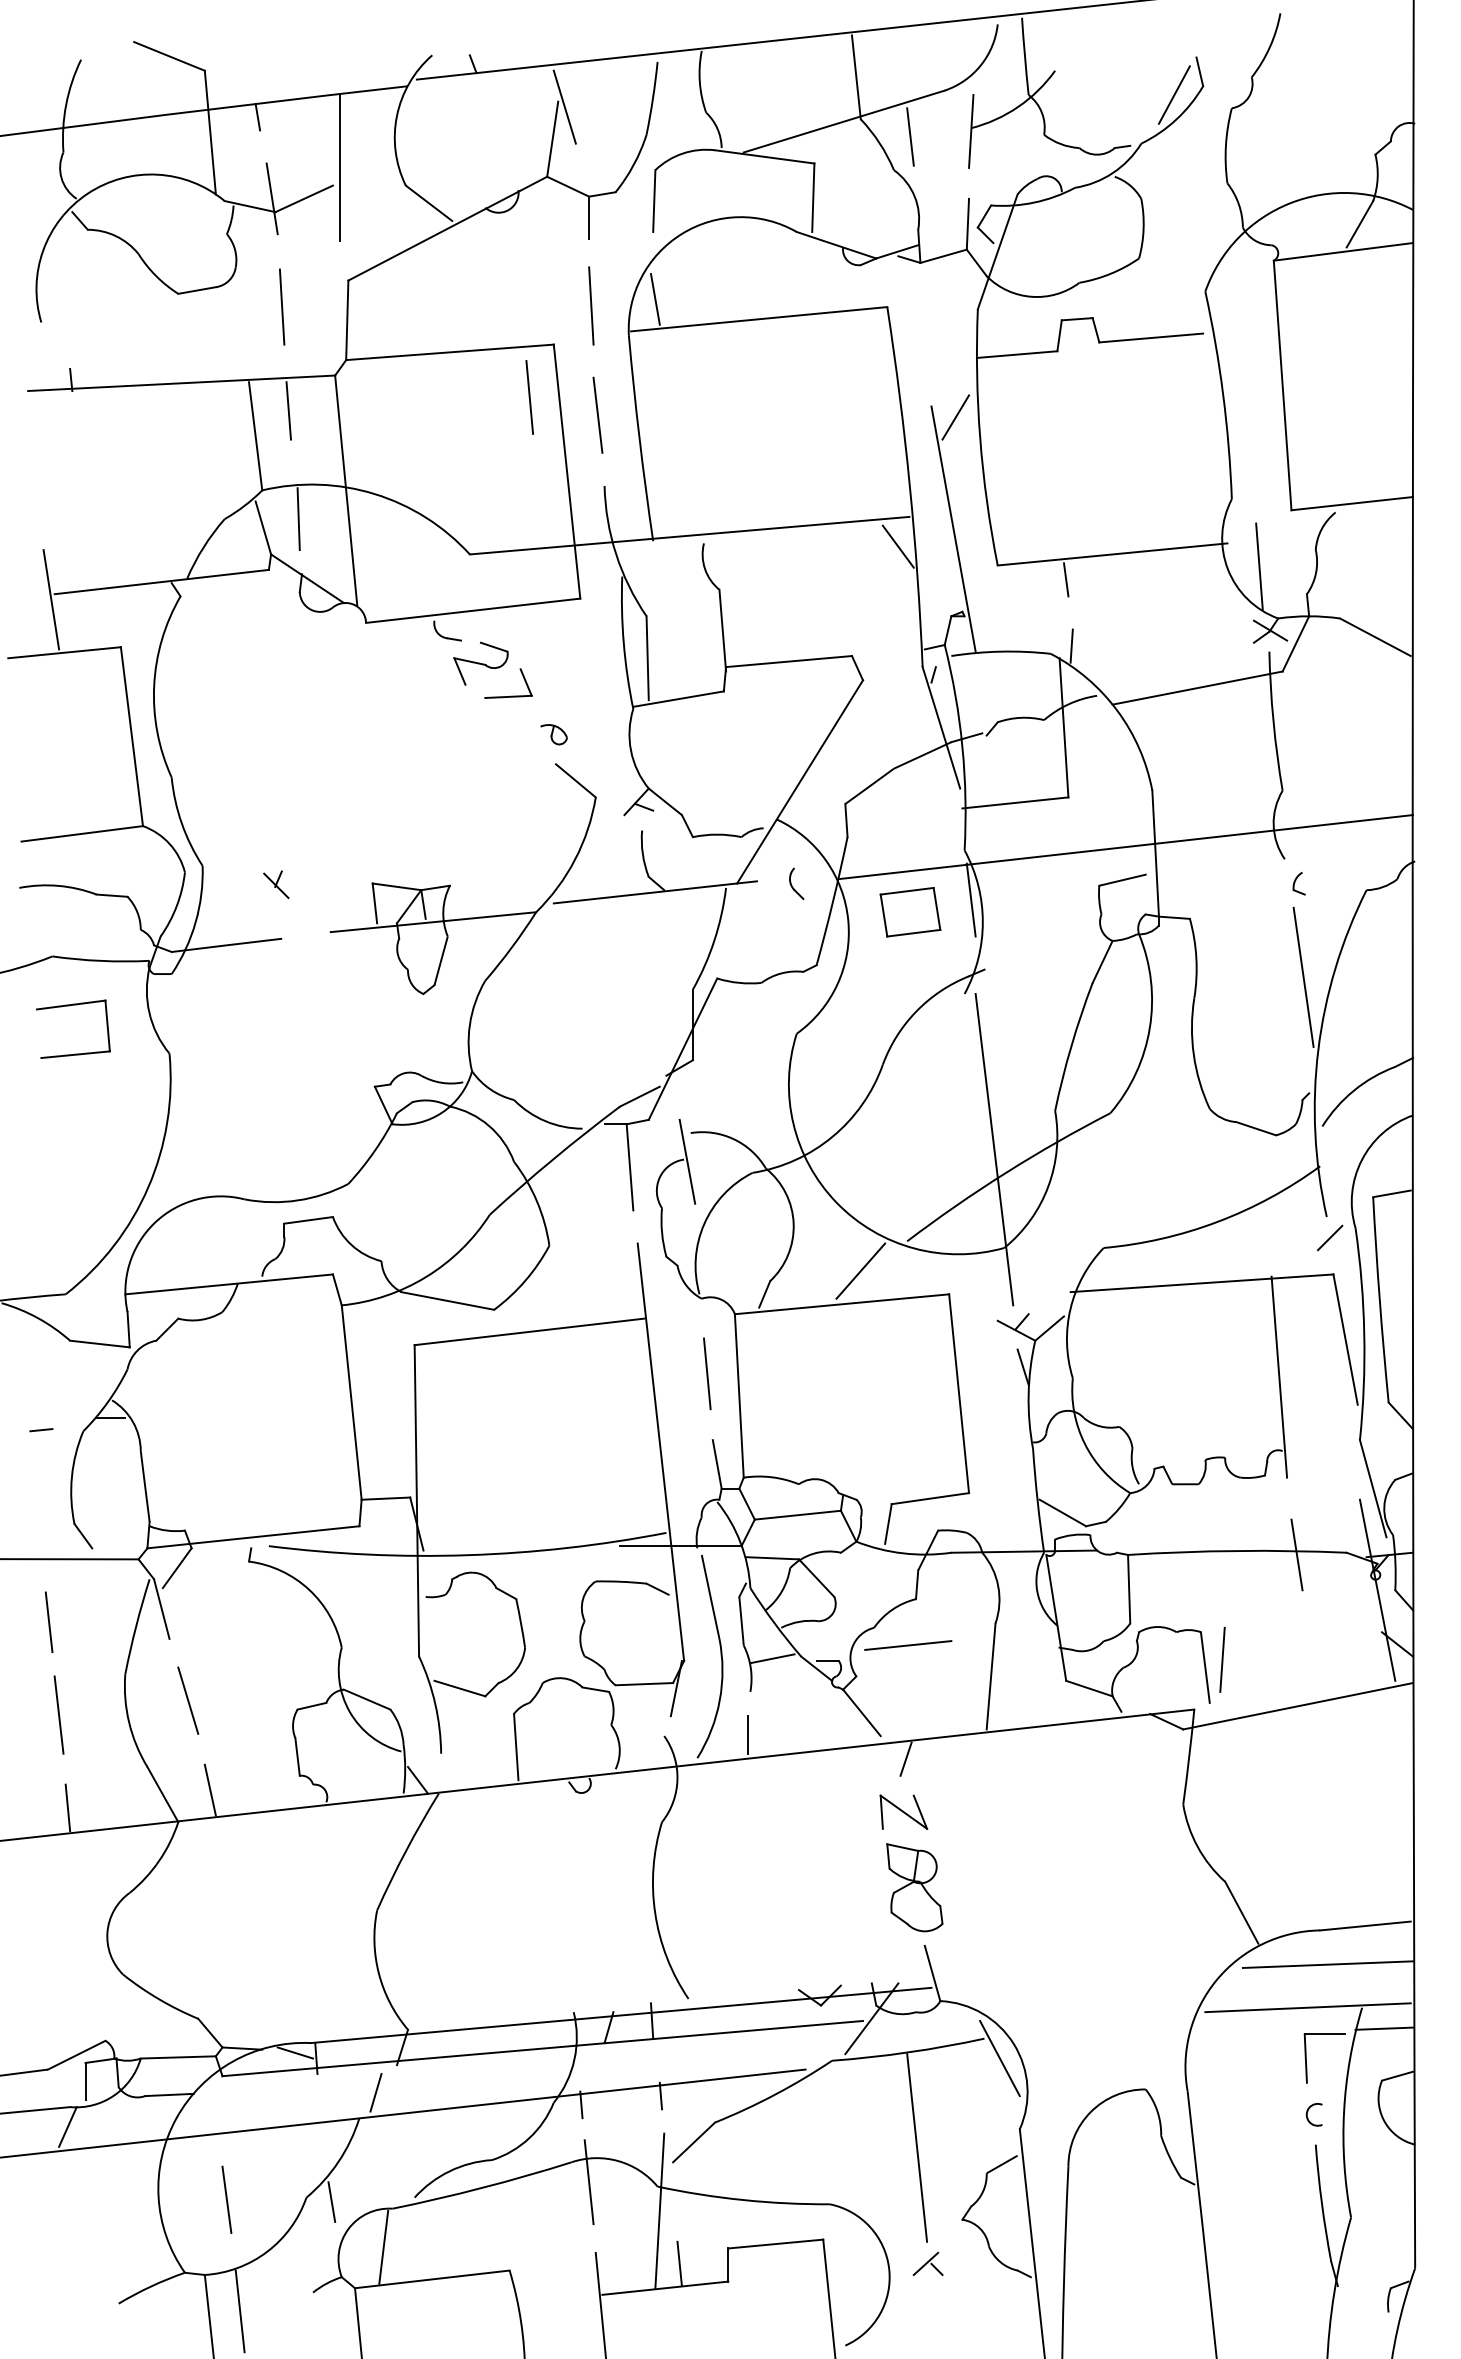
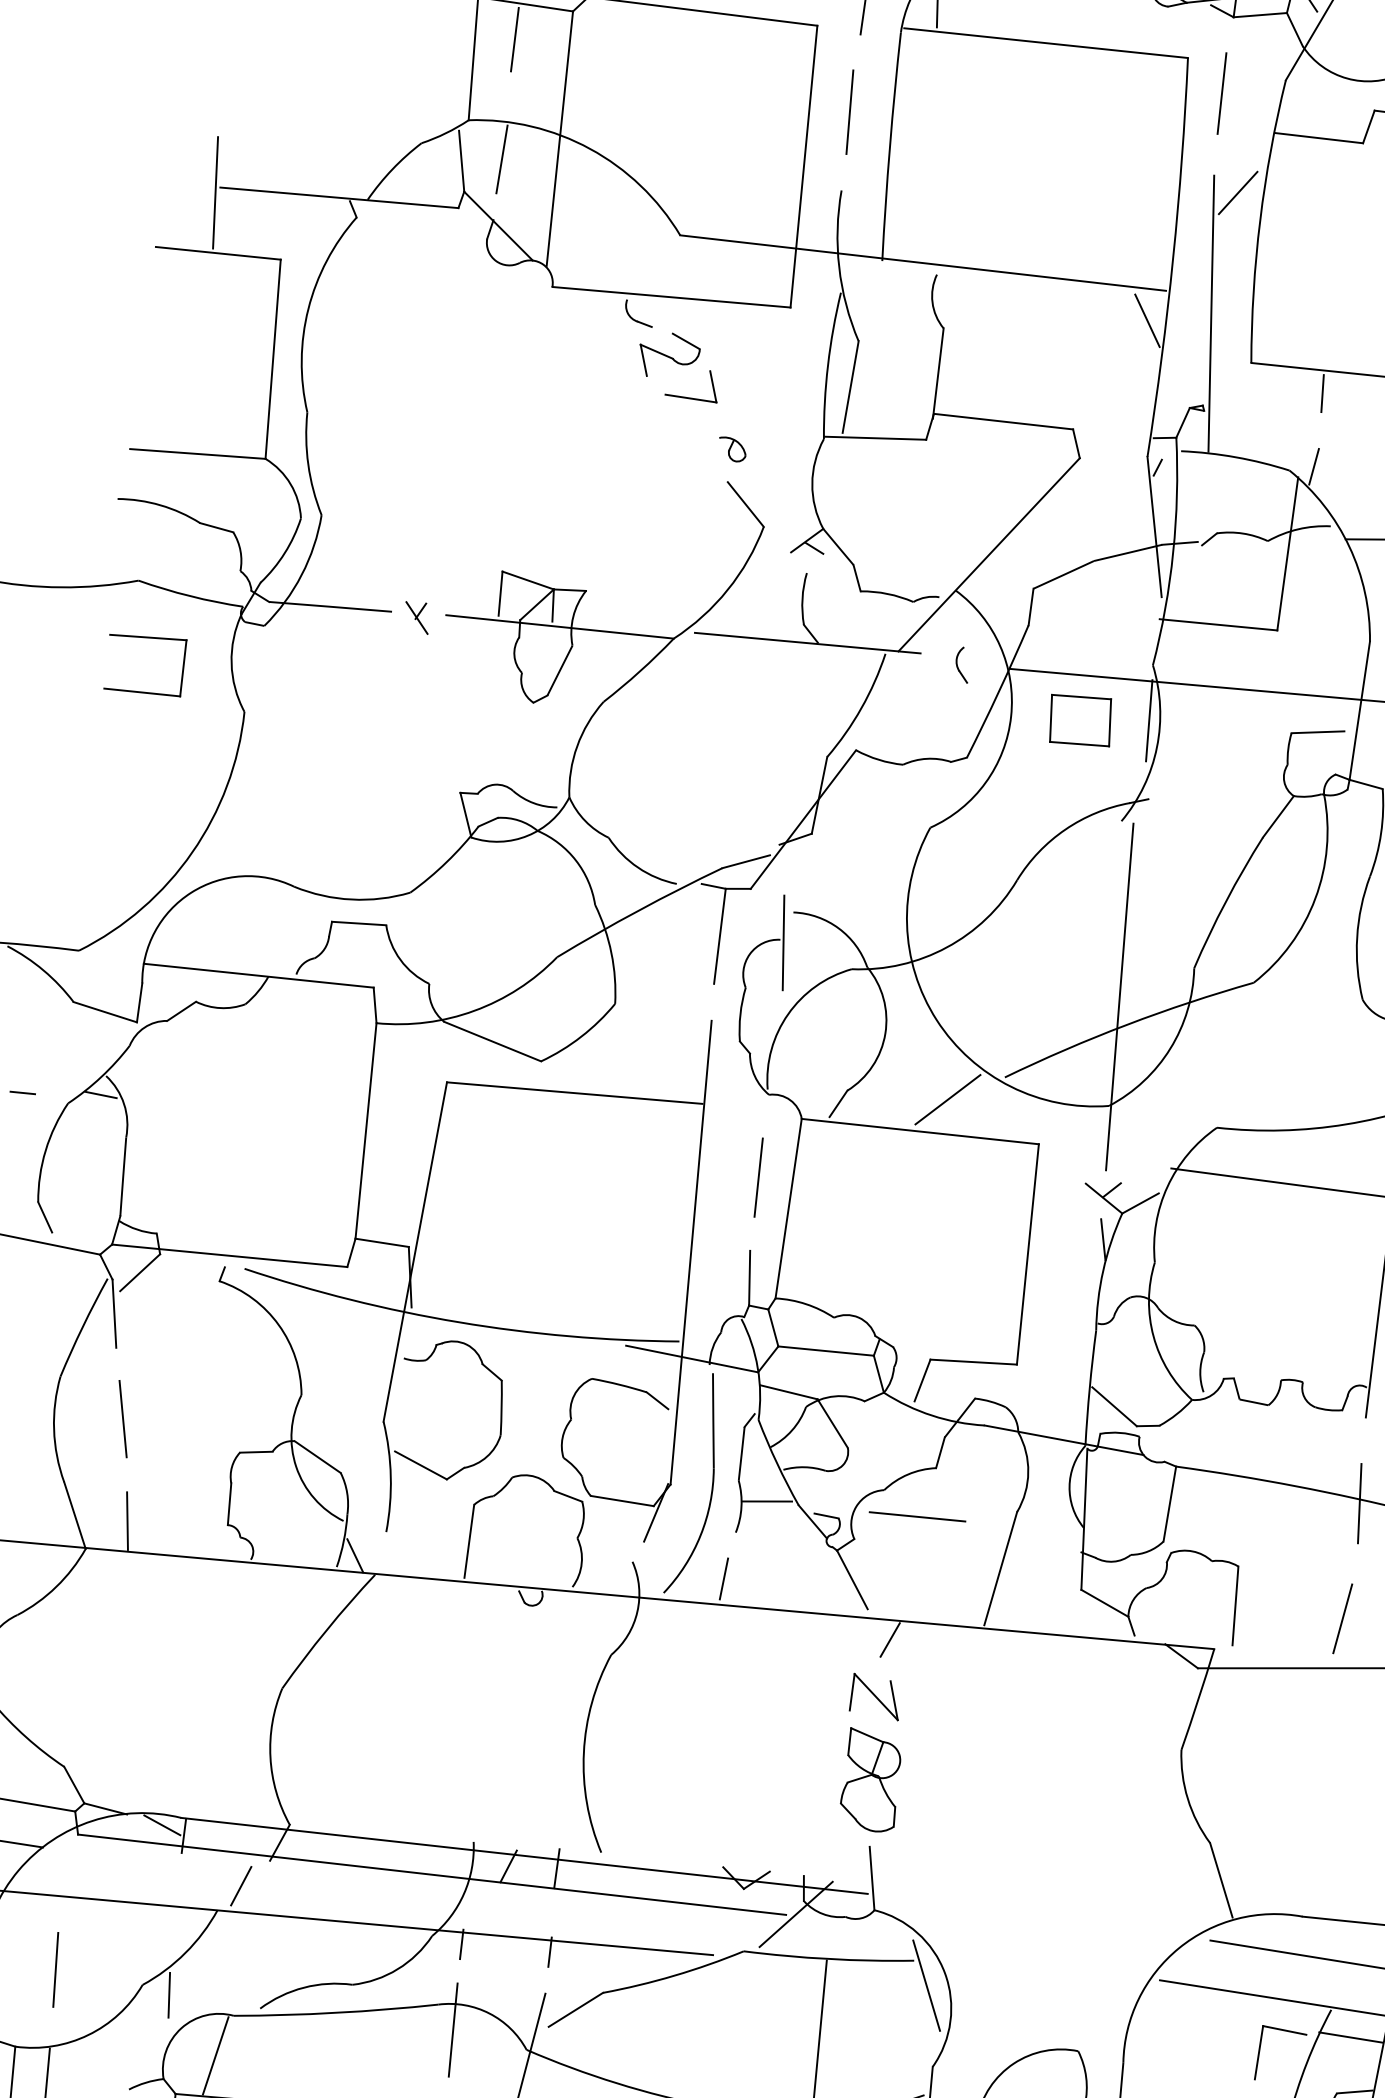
line: (529, 397) -> (1221, 93), moved
part: (276, 884) -> (417, 616), moved
line: (1222, 1659) -> (1342, 1618), moved

